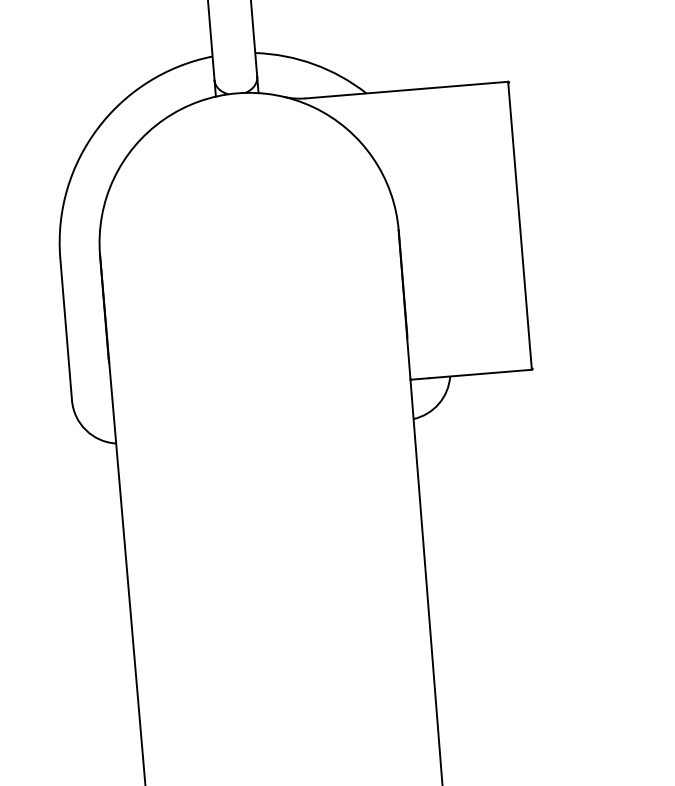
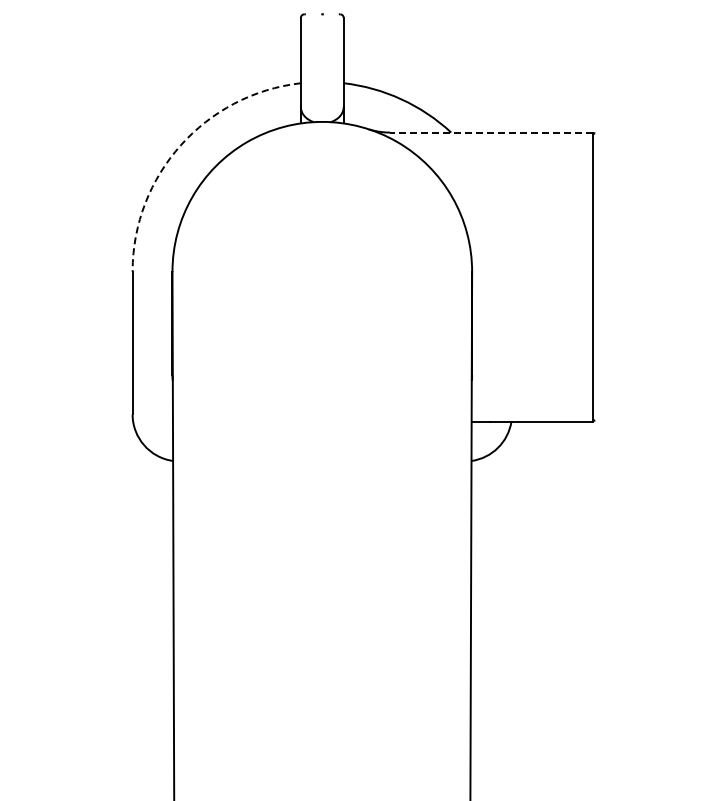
line: (406, 90) -> (491, 132), solid -> dashed
arc: (97, 128) -> (180, 145), solid -> dashed

